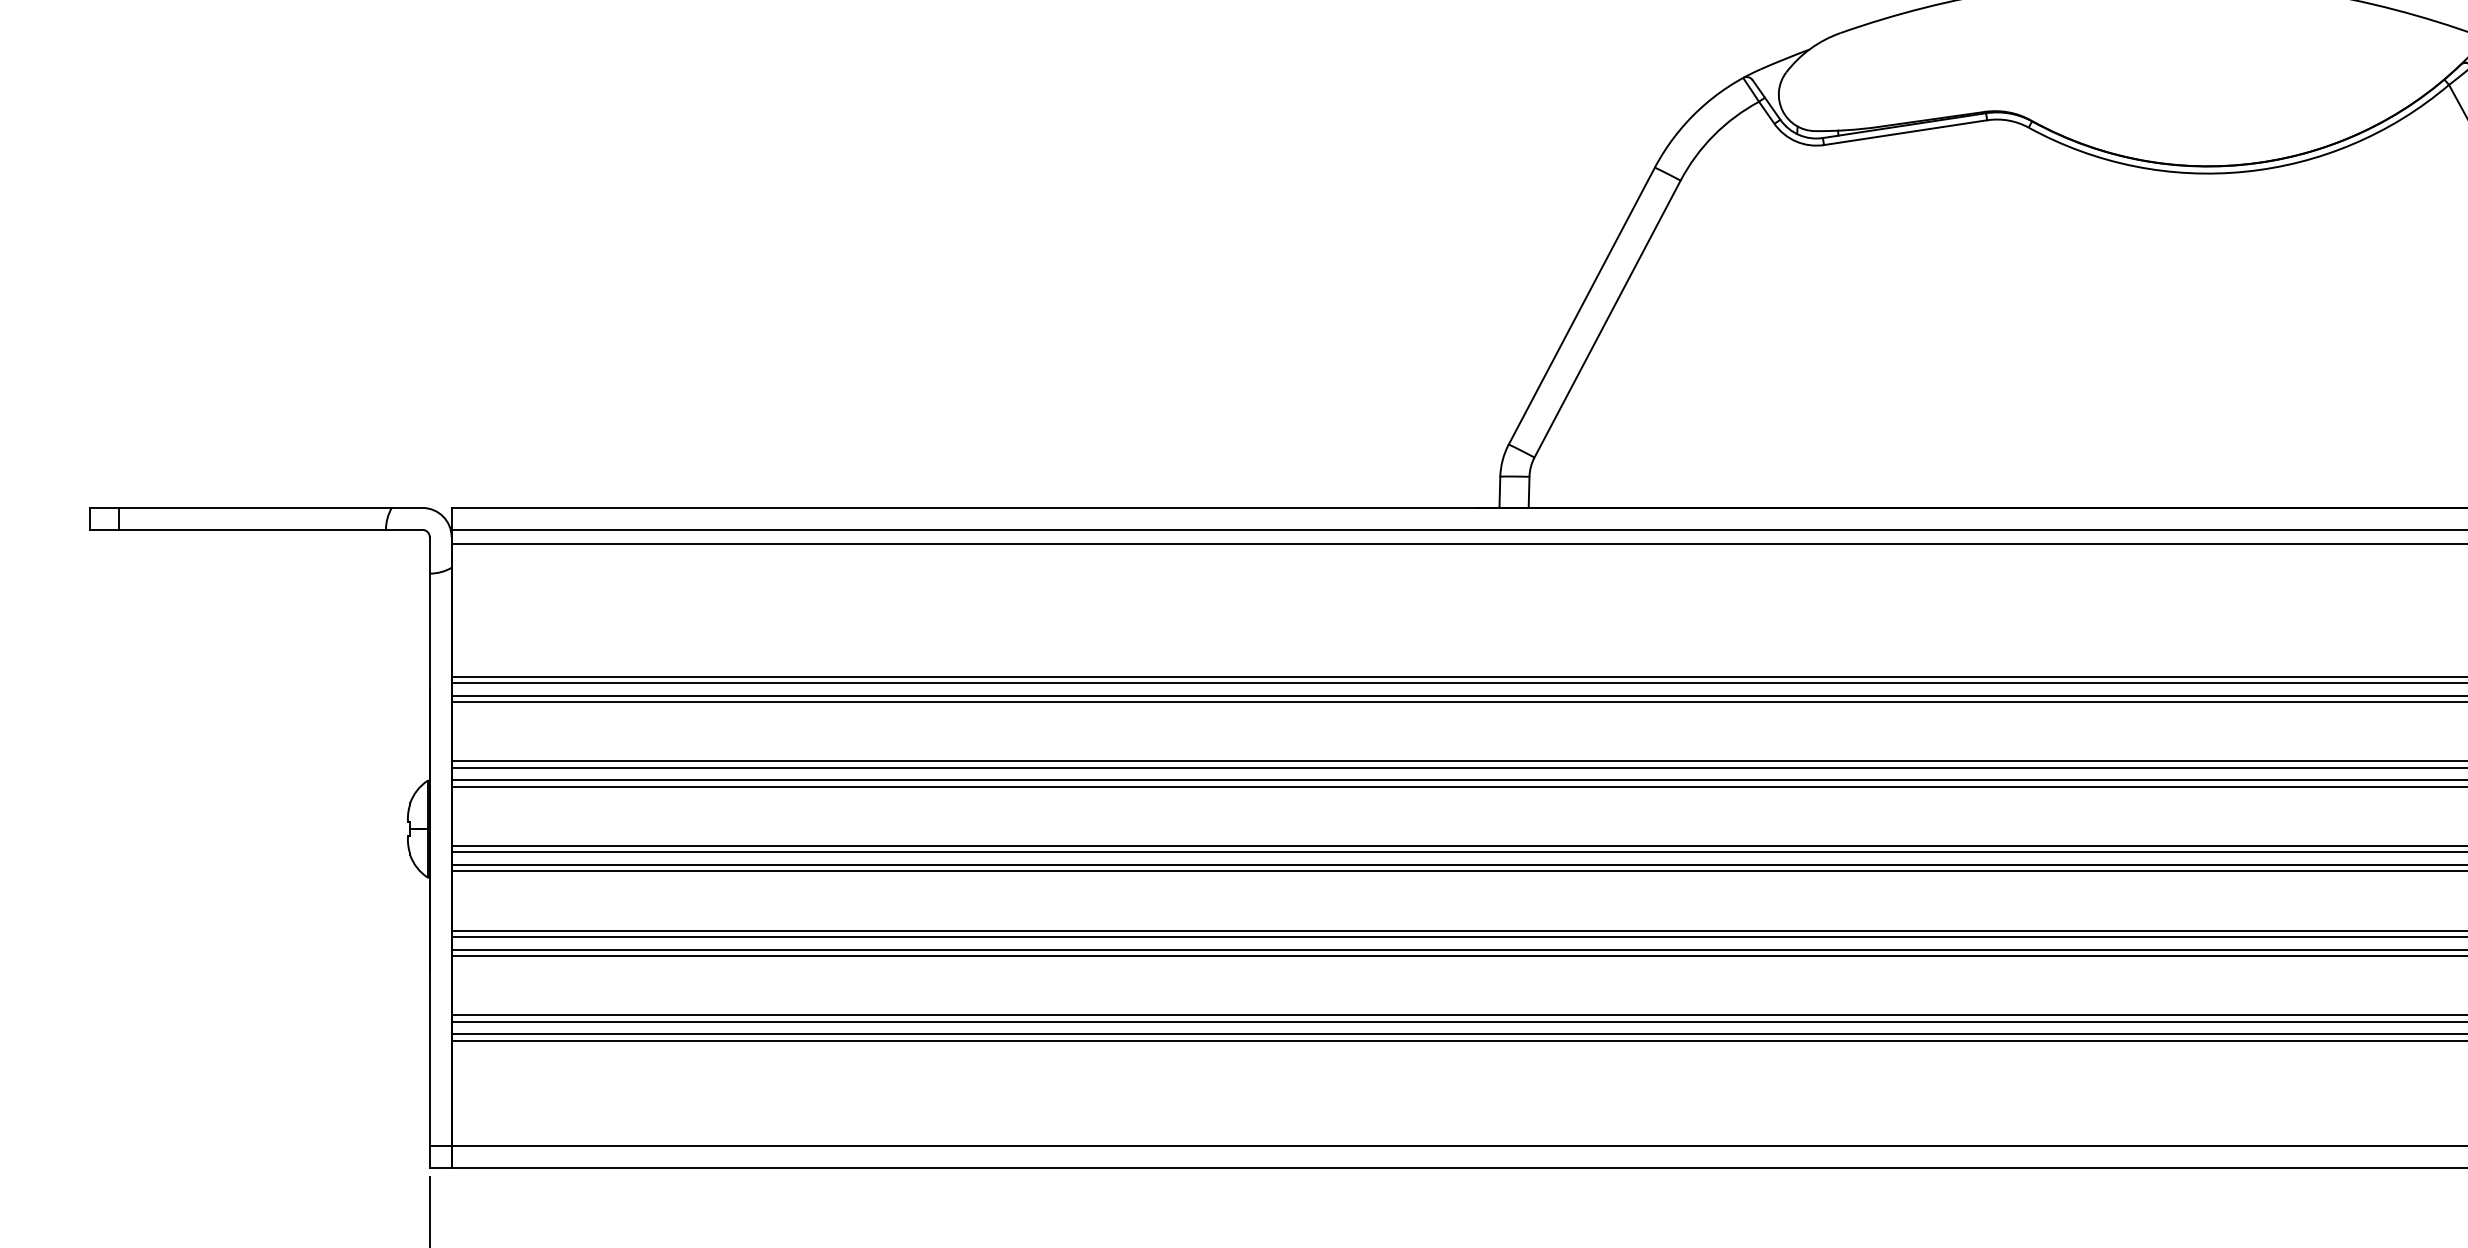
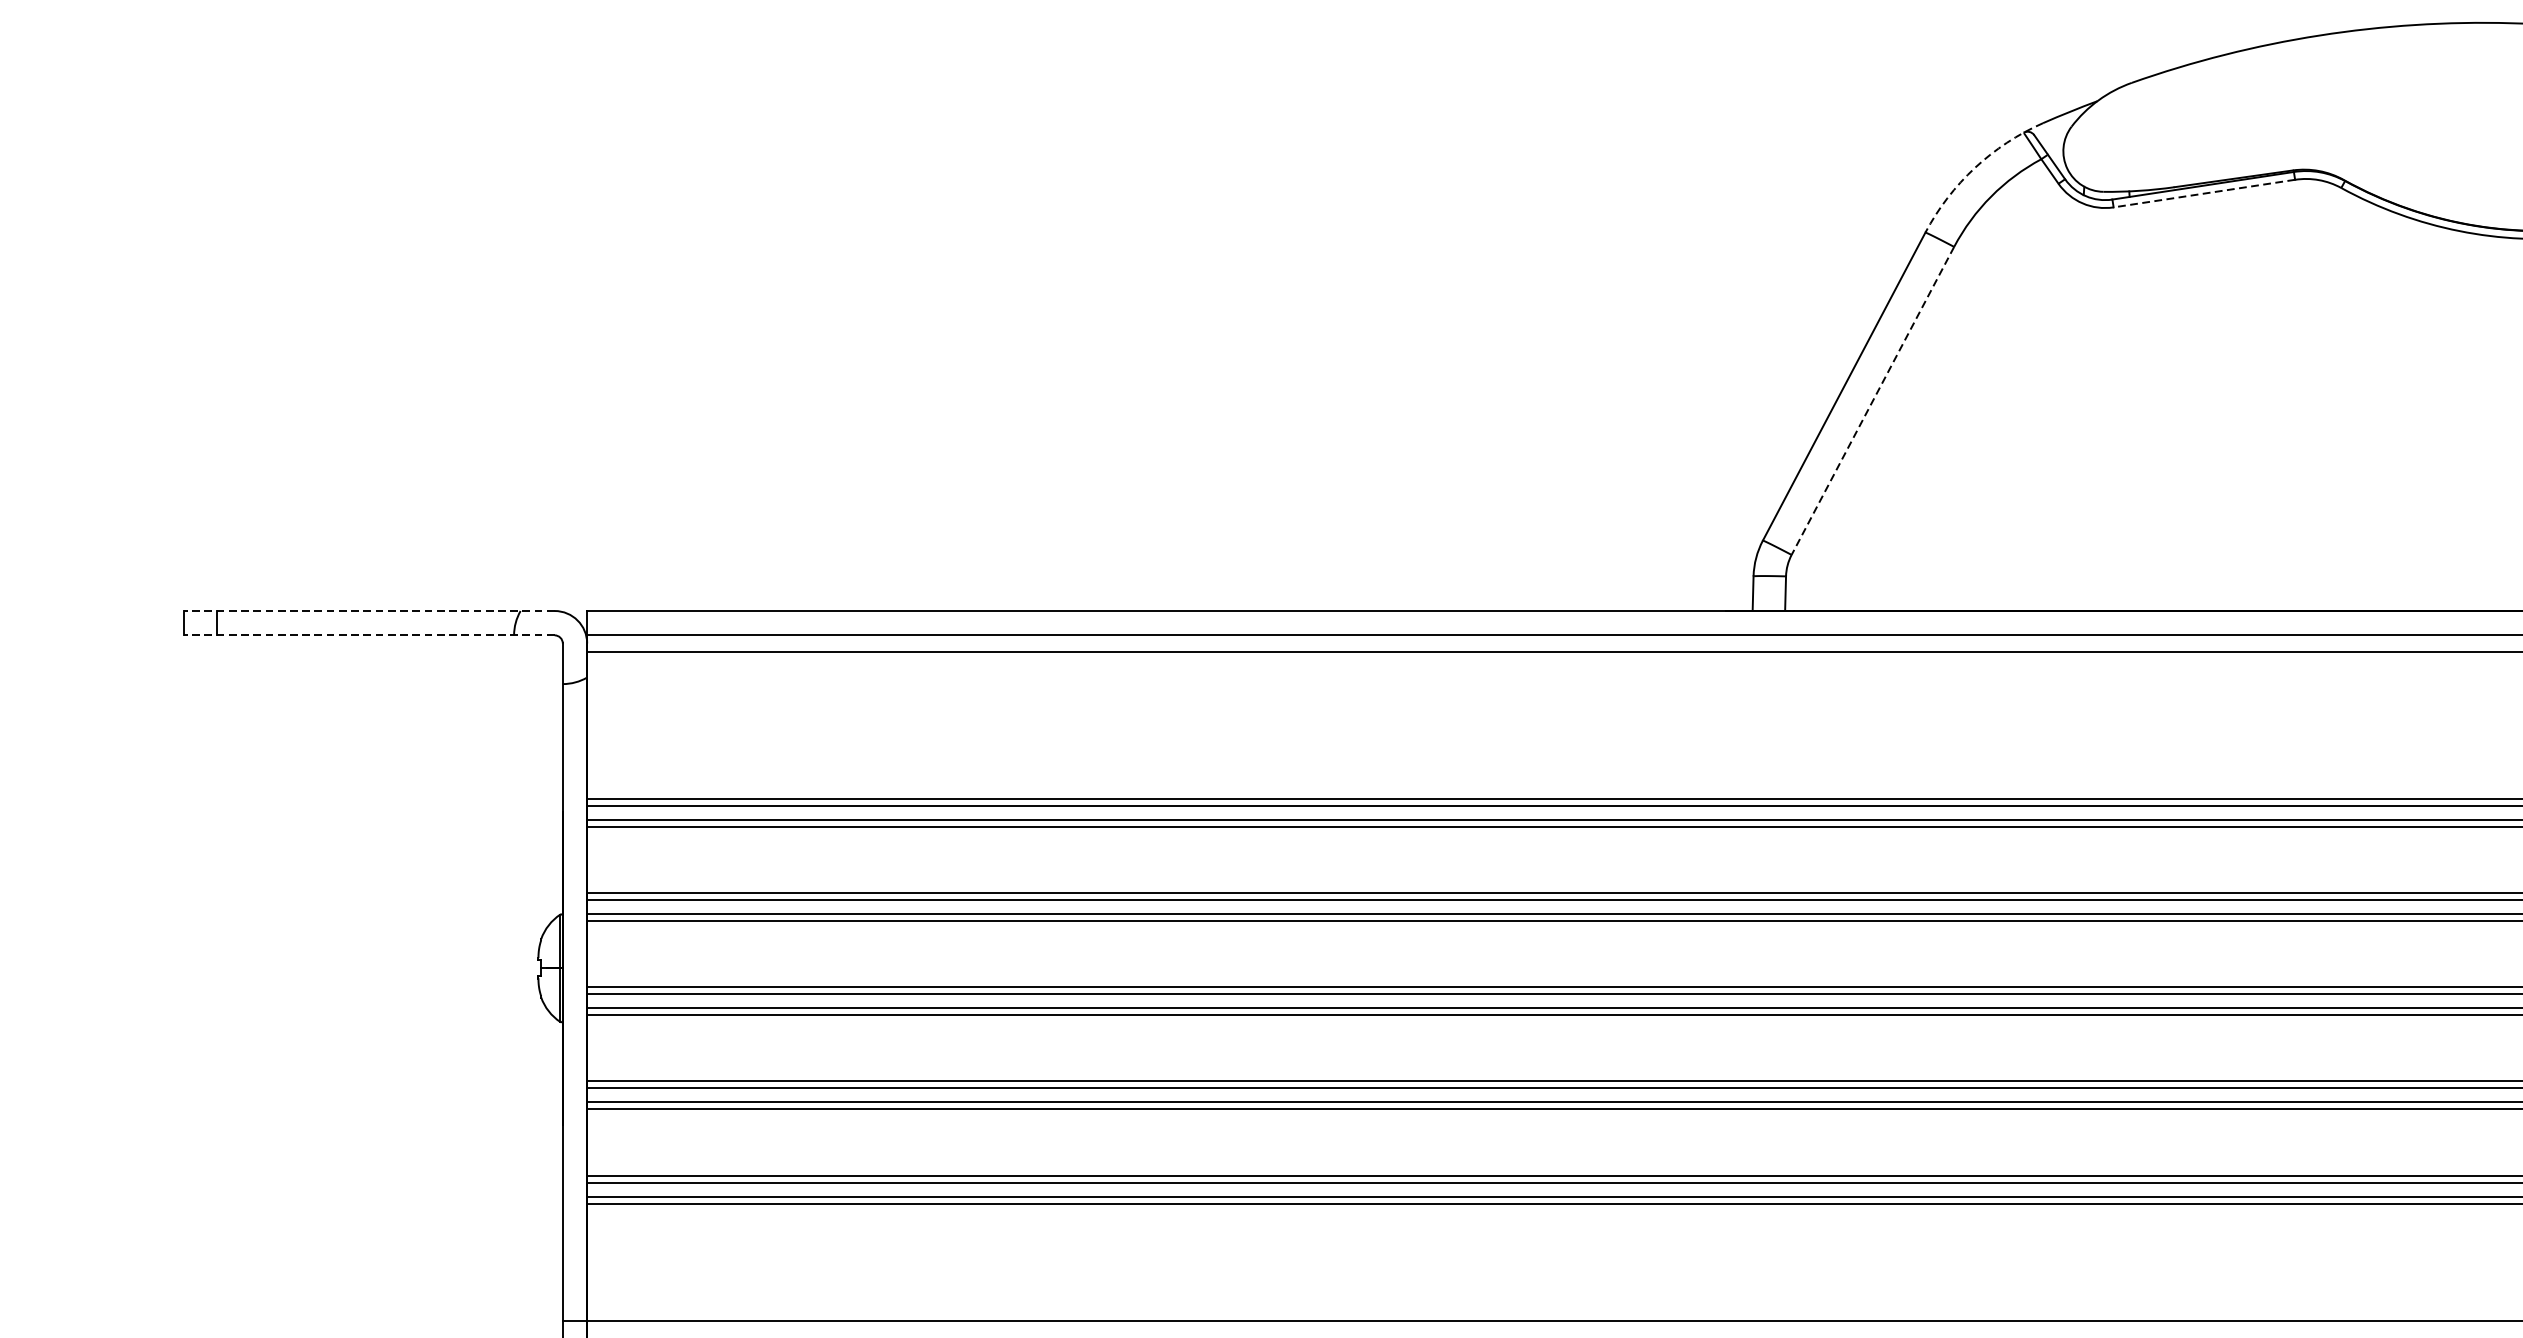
arc: (1699, 109) -> (1975, 167), solid -> dashed
line: (1905, 132) -> (2204, 193), solid -> dashed
line: (1607, 319) -> (1872, 401), solid -> dashed
line: (255, 507) -> (368, 610), solid -> dashed
line: (255, 529) -> (368, 634), solid -> dashed

